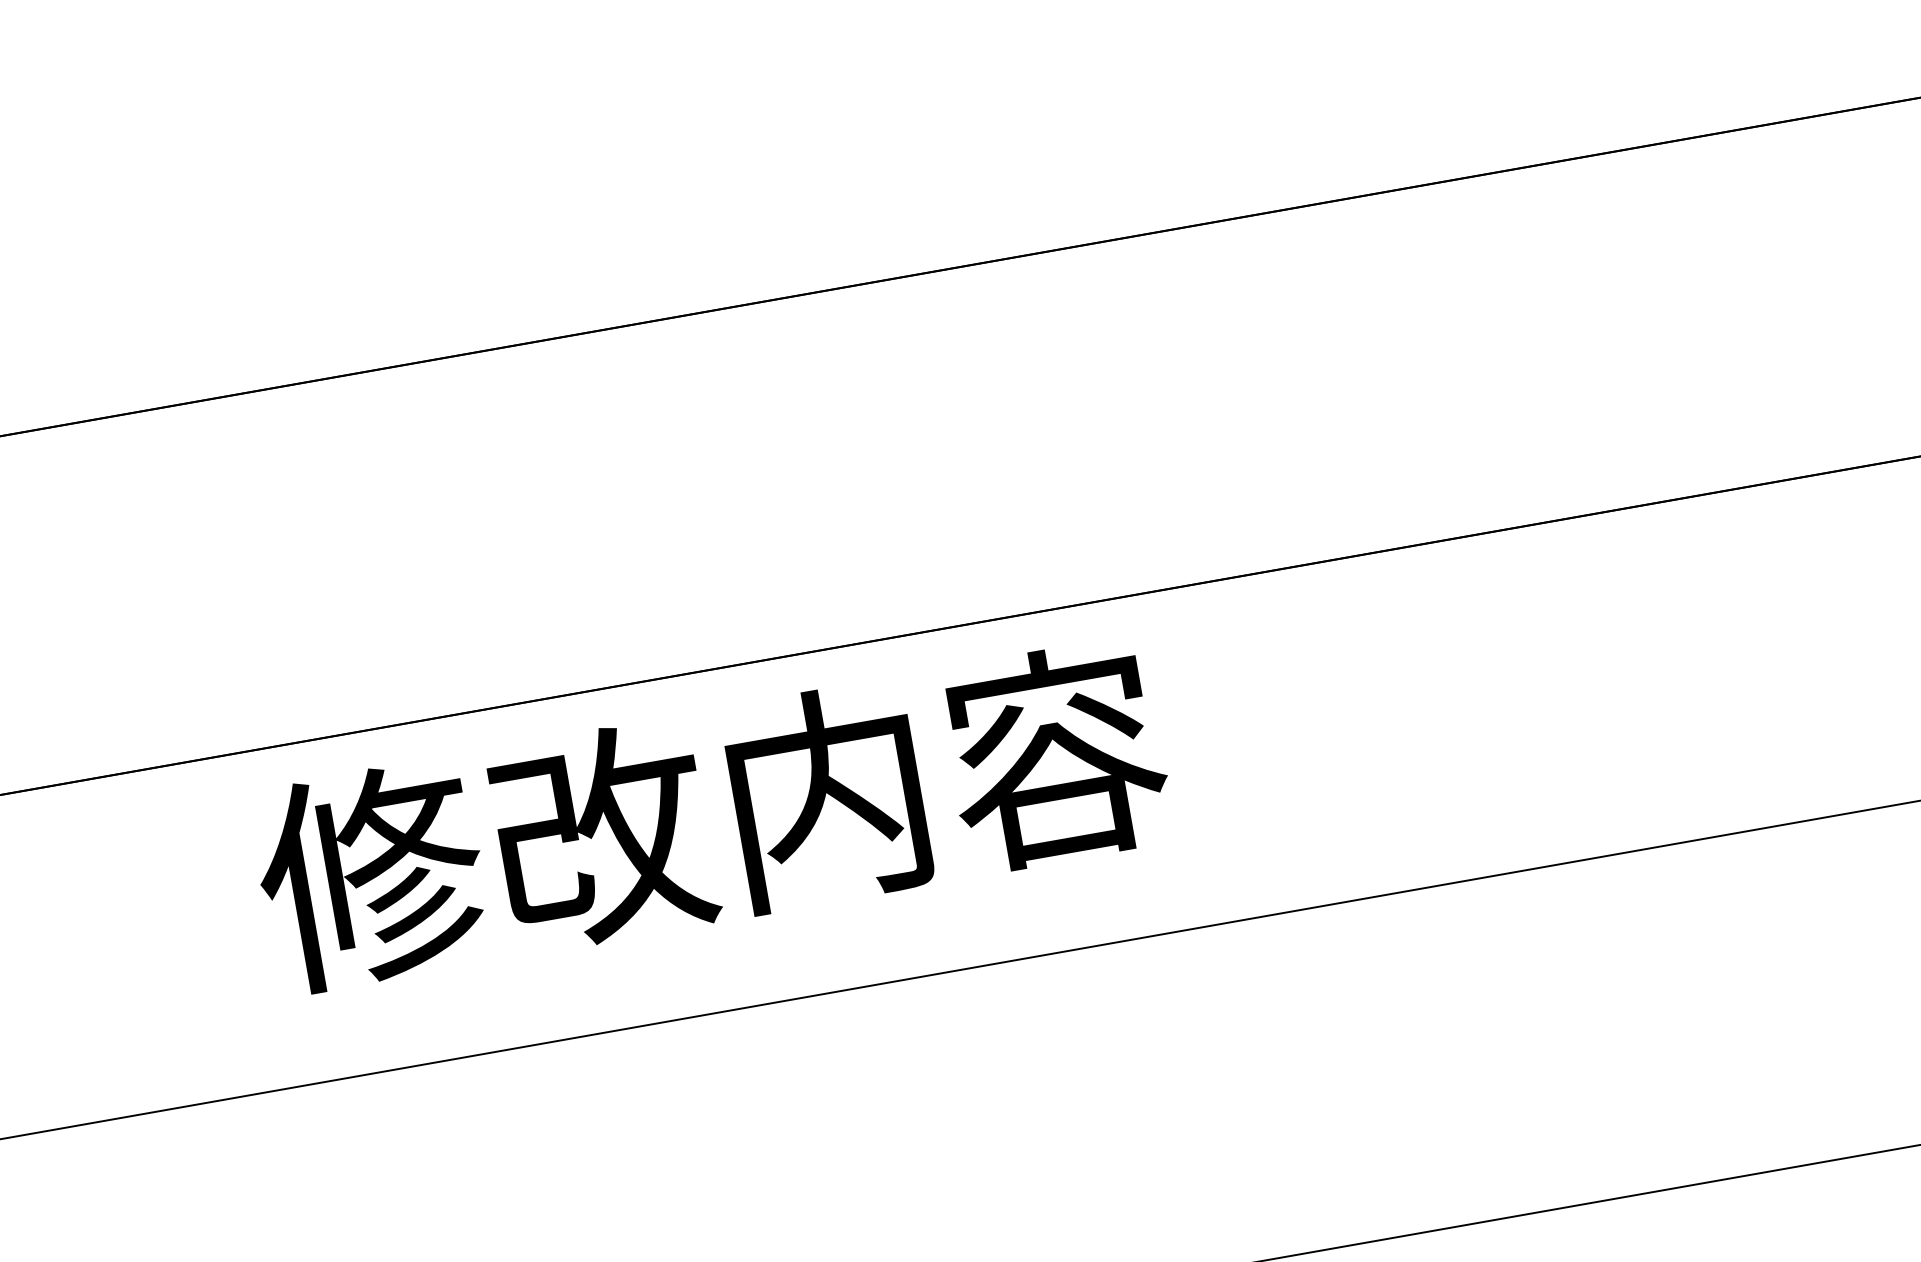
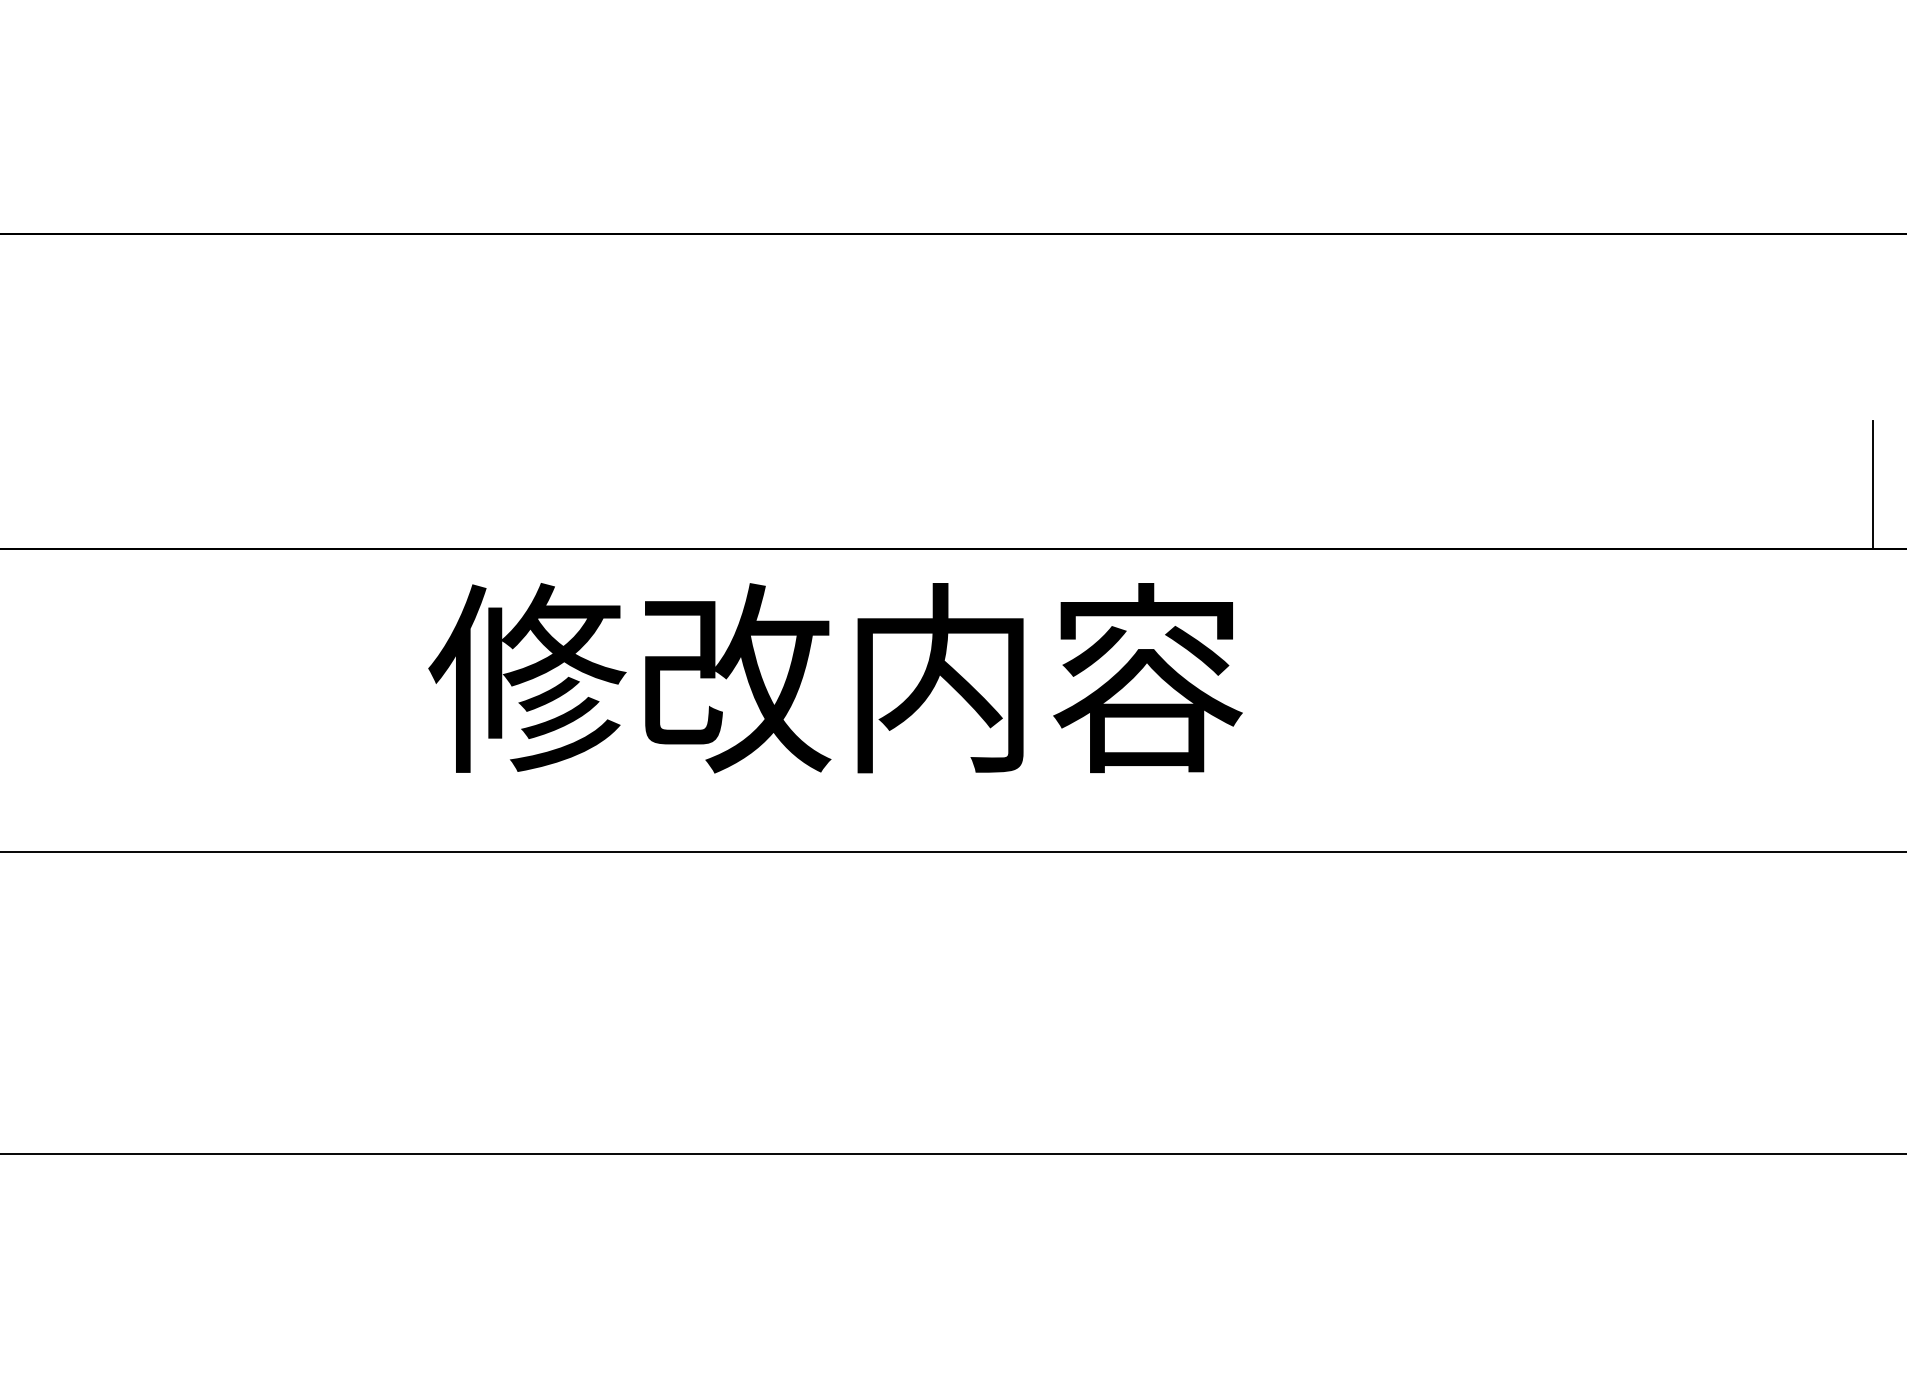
line: (1819, 400) -> (1873, 484), added

